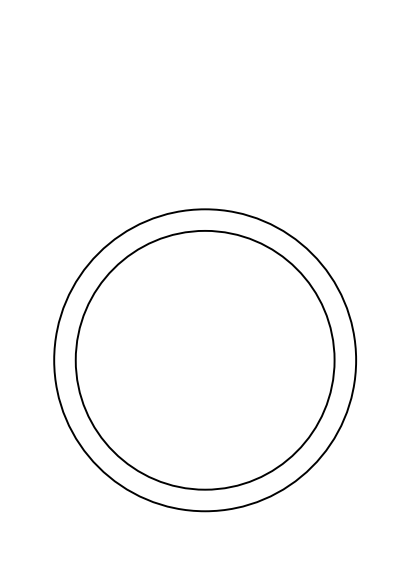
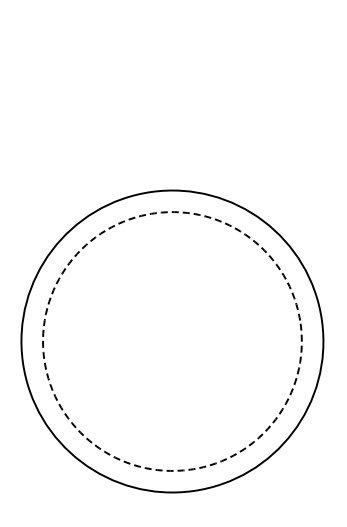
circle: (204, 359) -> (171, 340), solid -> dashed

